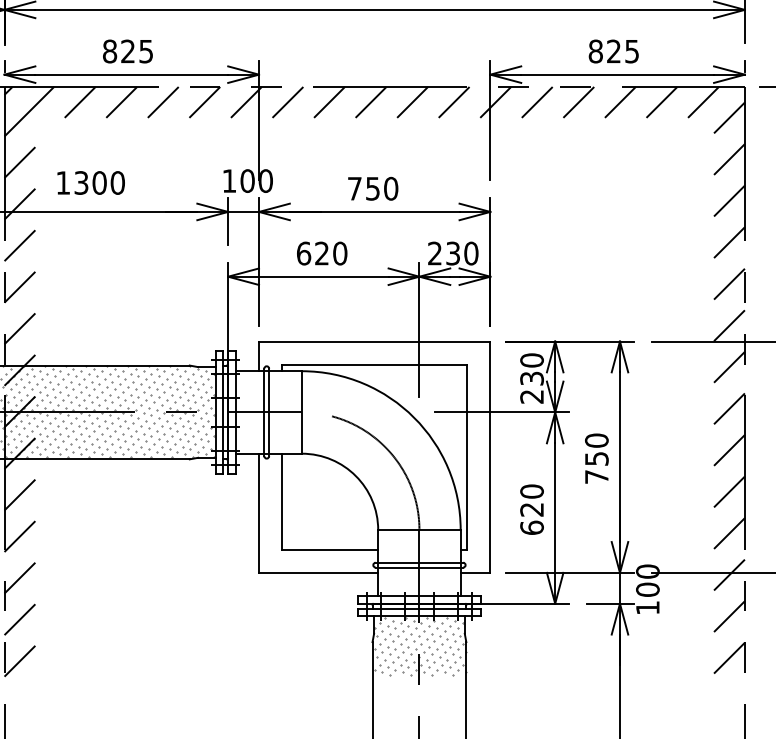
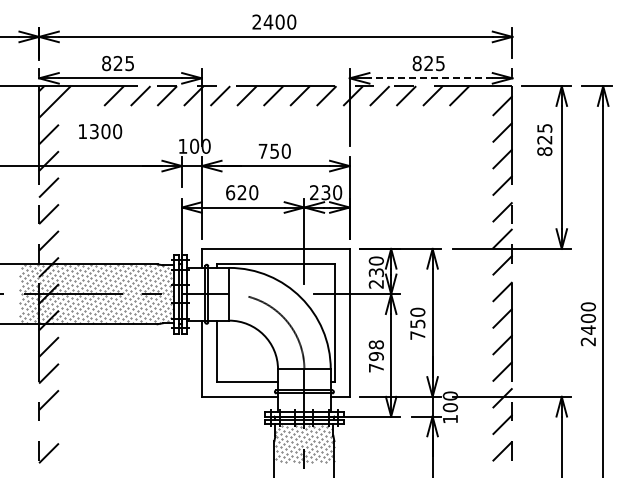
line: (618, 74) -> (431, 78), solid -> dashed
line: (80, 101) -> (87, 95), removed
line: (702, 101) -> (485, 95), removed
text: (91, 182) -> (100, 131), moved
text: (530, 509) -> (375, 356), 620 -> 798
line: (19, 619) -> (48, 426), removed

